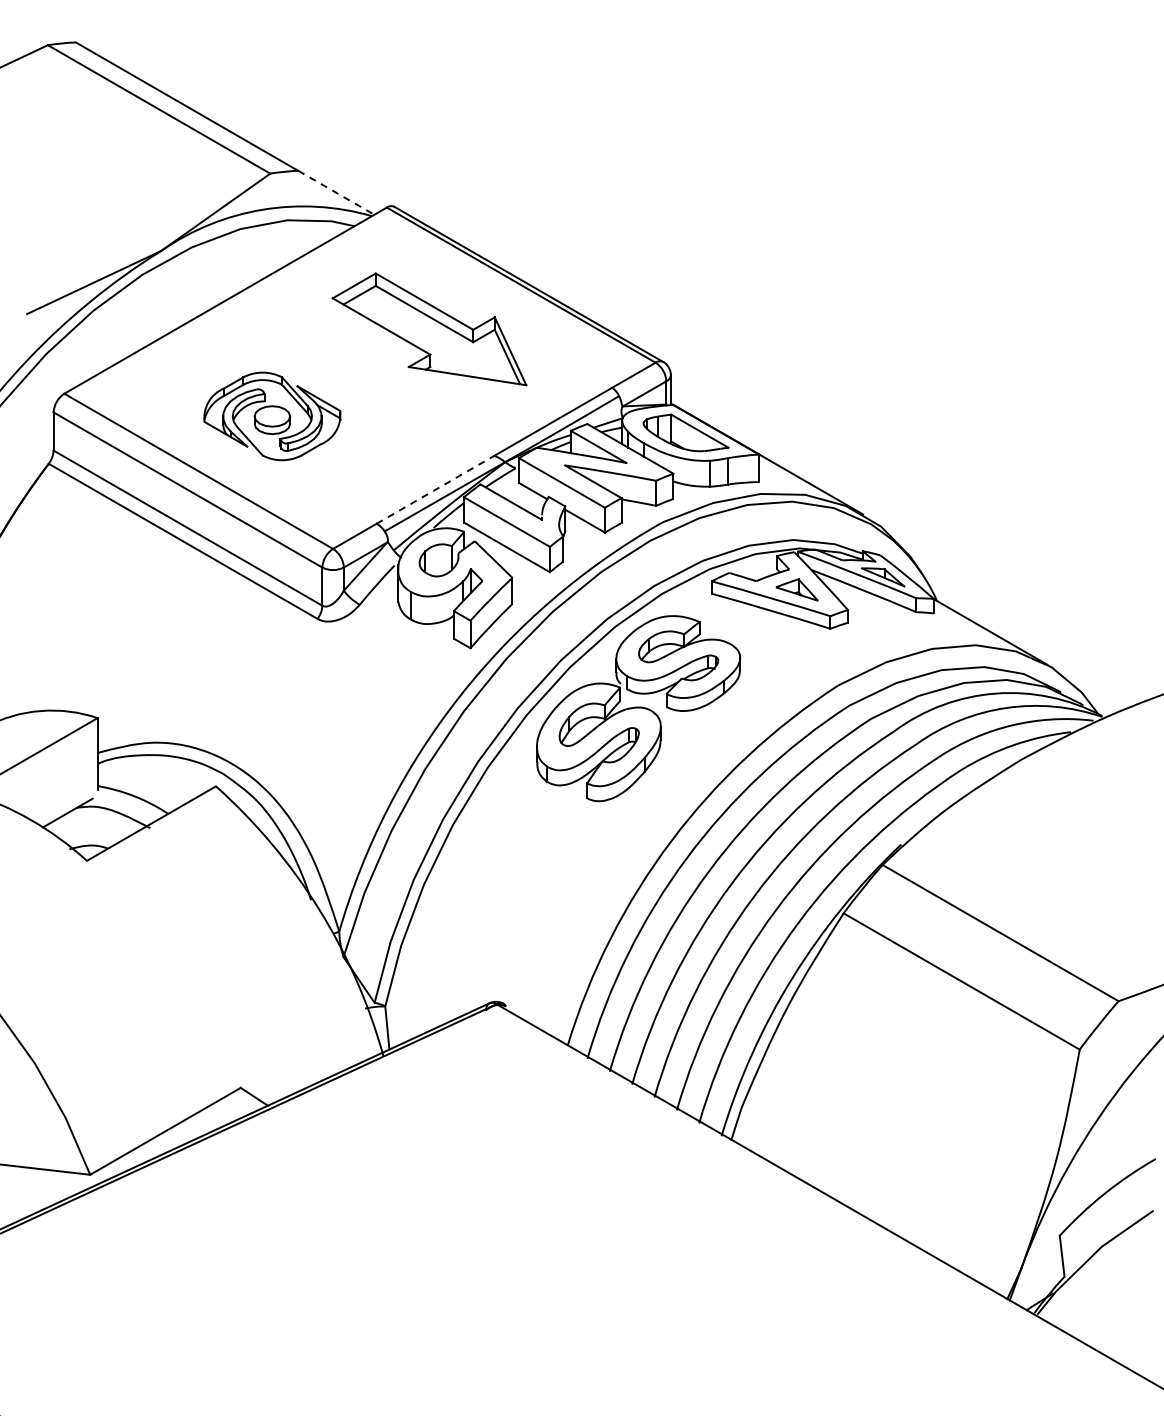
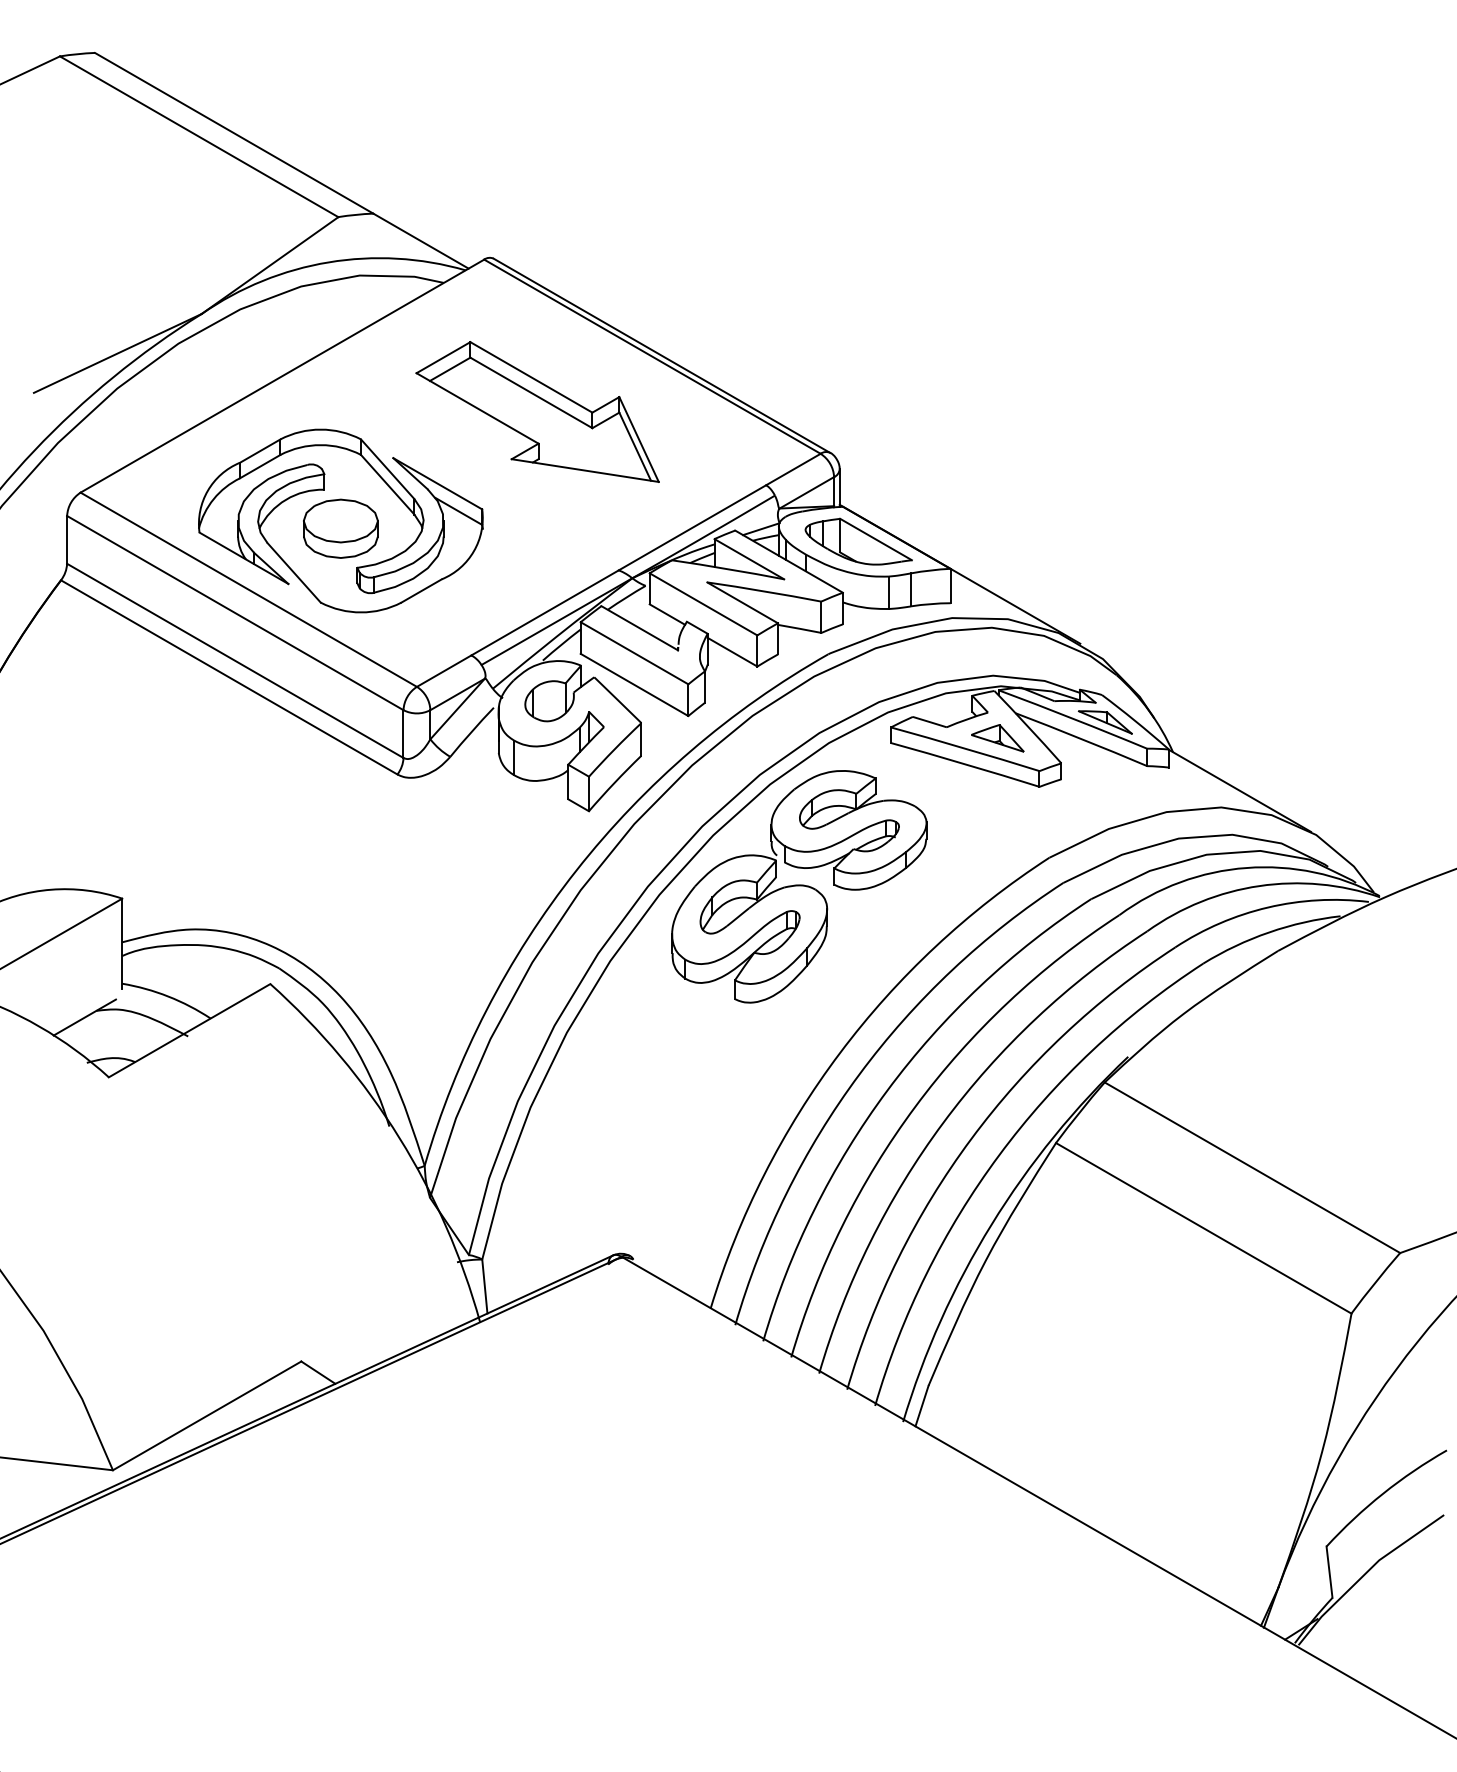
line: (336, 192) -> (421, 240), dashed -> solid
part: (272, 416) -> (341, 521), size x1.67
line: (435, 489) -> (545, 612), dashed -> solid

